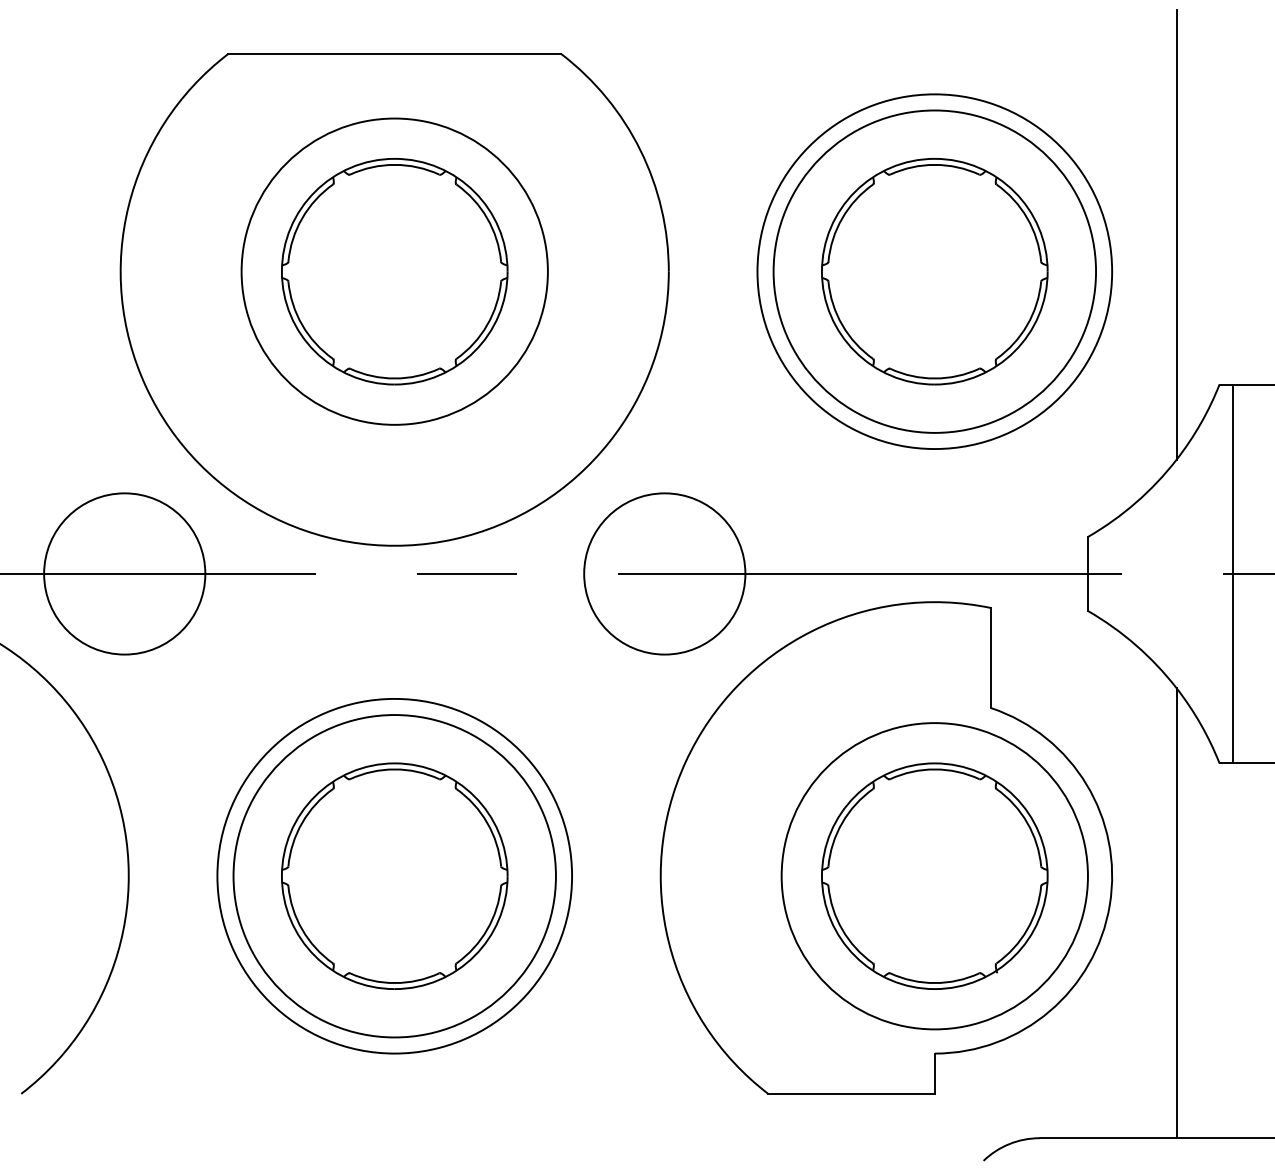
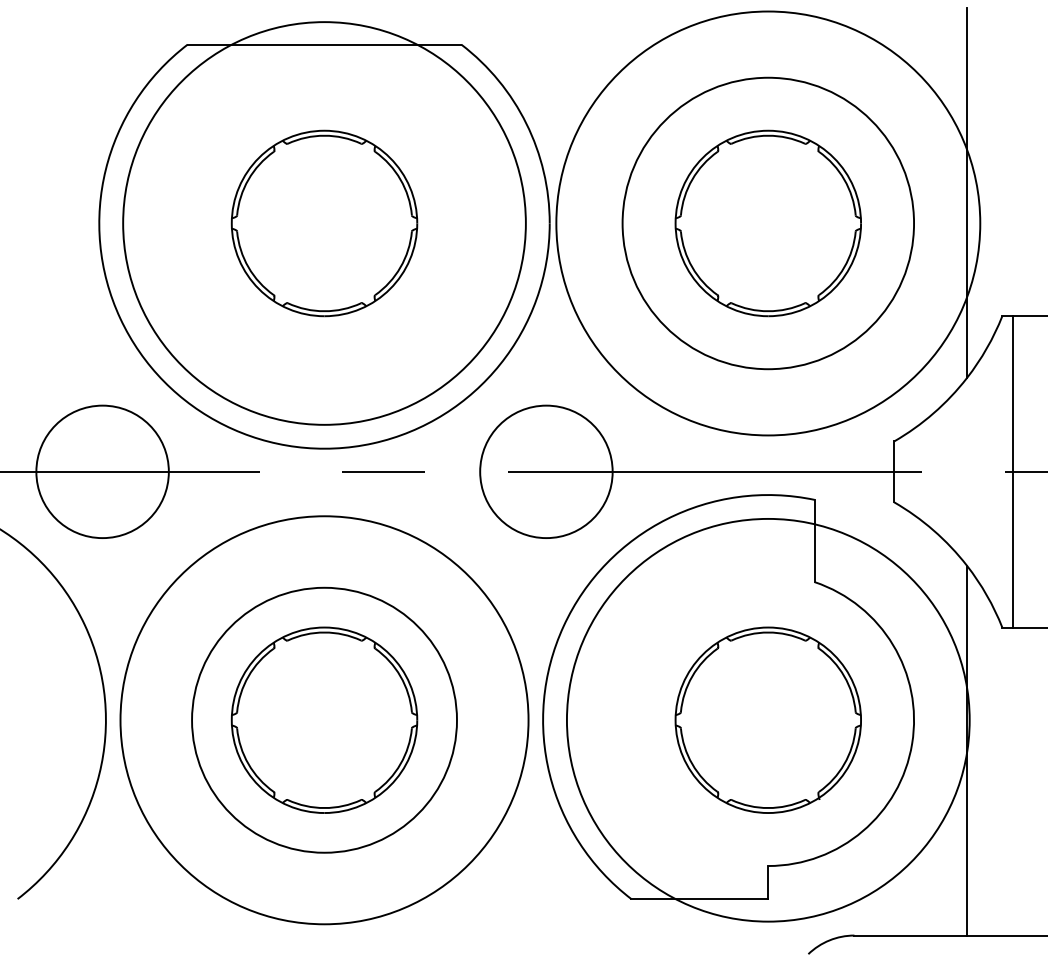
circle: (394, 271) -> (324, 223), size x1.6
circle: (933, 271) -> (767, 223), size x1.6
circle: (394, 876) -> (324, 720), size x1.4
circle: (935, 876) -> (768, 720), size x1.6

